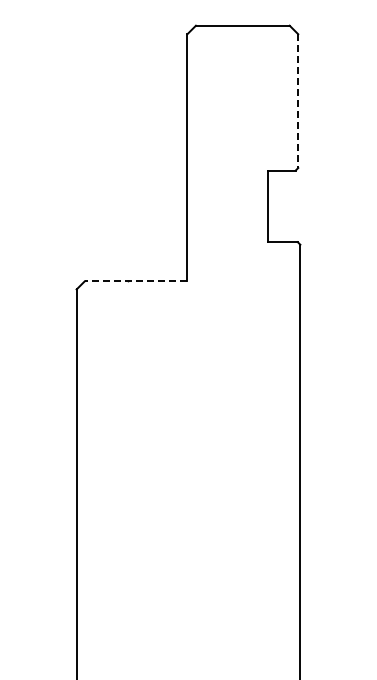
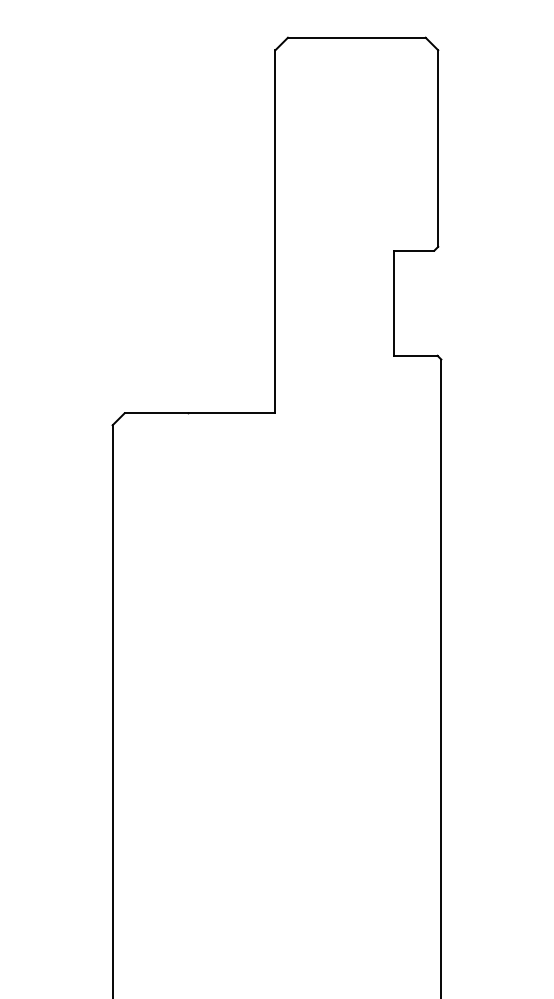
line: (298, 101) -> (438, 149), dashed -> solid
line: (135, 281) -> (199, 413), dashed -> solid

